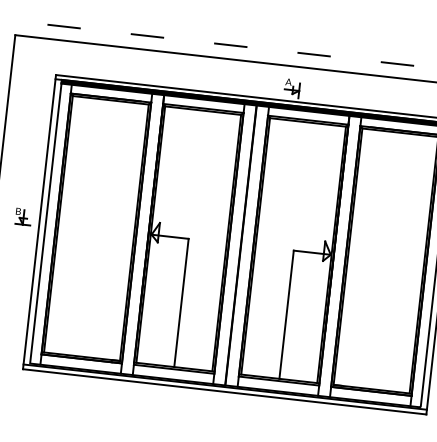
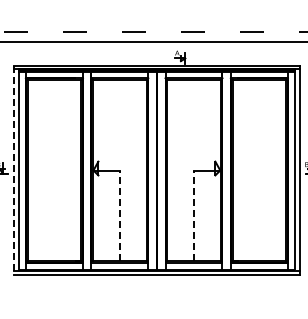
line: (39, 223) -> (14, 171), solid -> dashed
line: (181, 302) -> (119, 215), solid -> dashed
line: (287, 314) -> (194, 215), solid -> dashed

